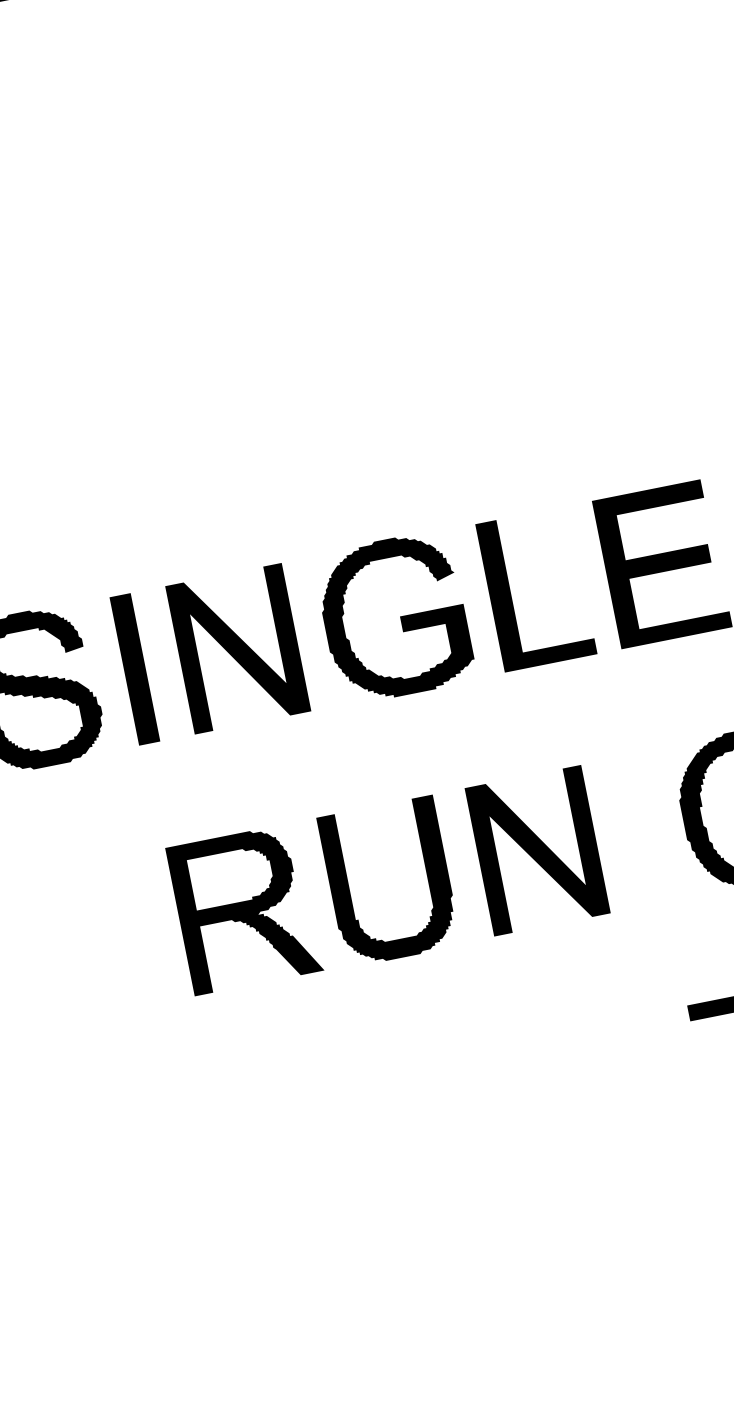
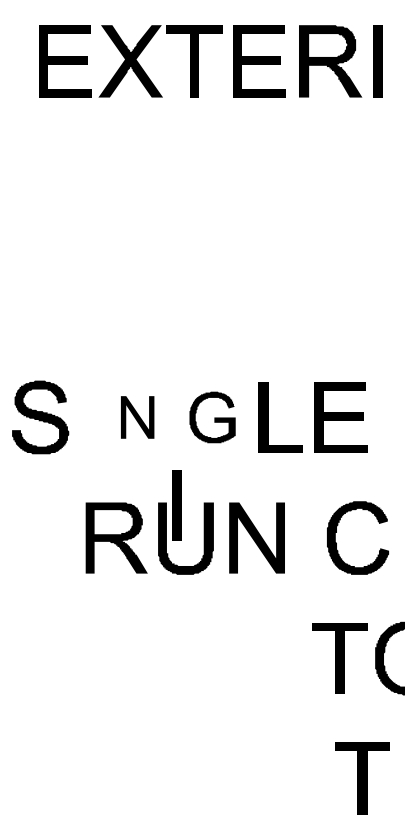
part: (394, 617) -> (212, 417), size x0.7
part: (237, 648) -> (137, 417), size x0.6
part: (133, 669) -> (176, 505), moved

